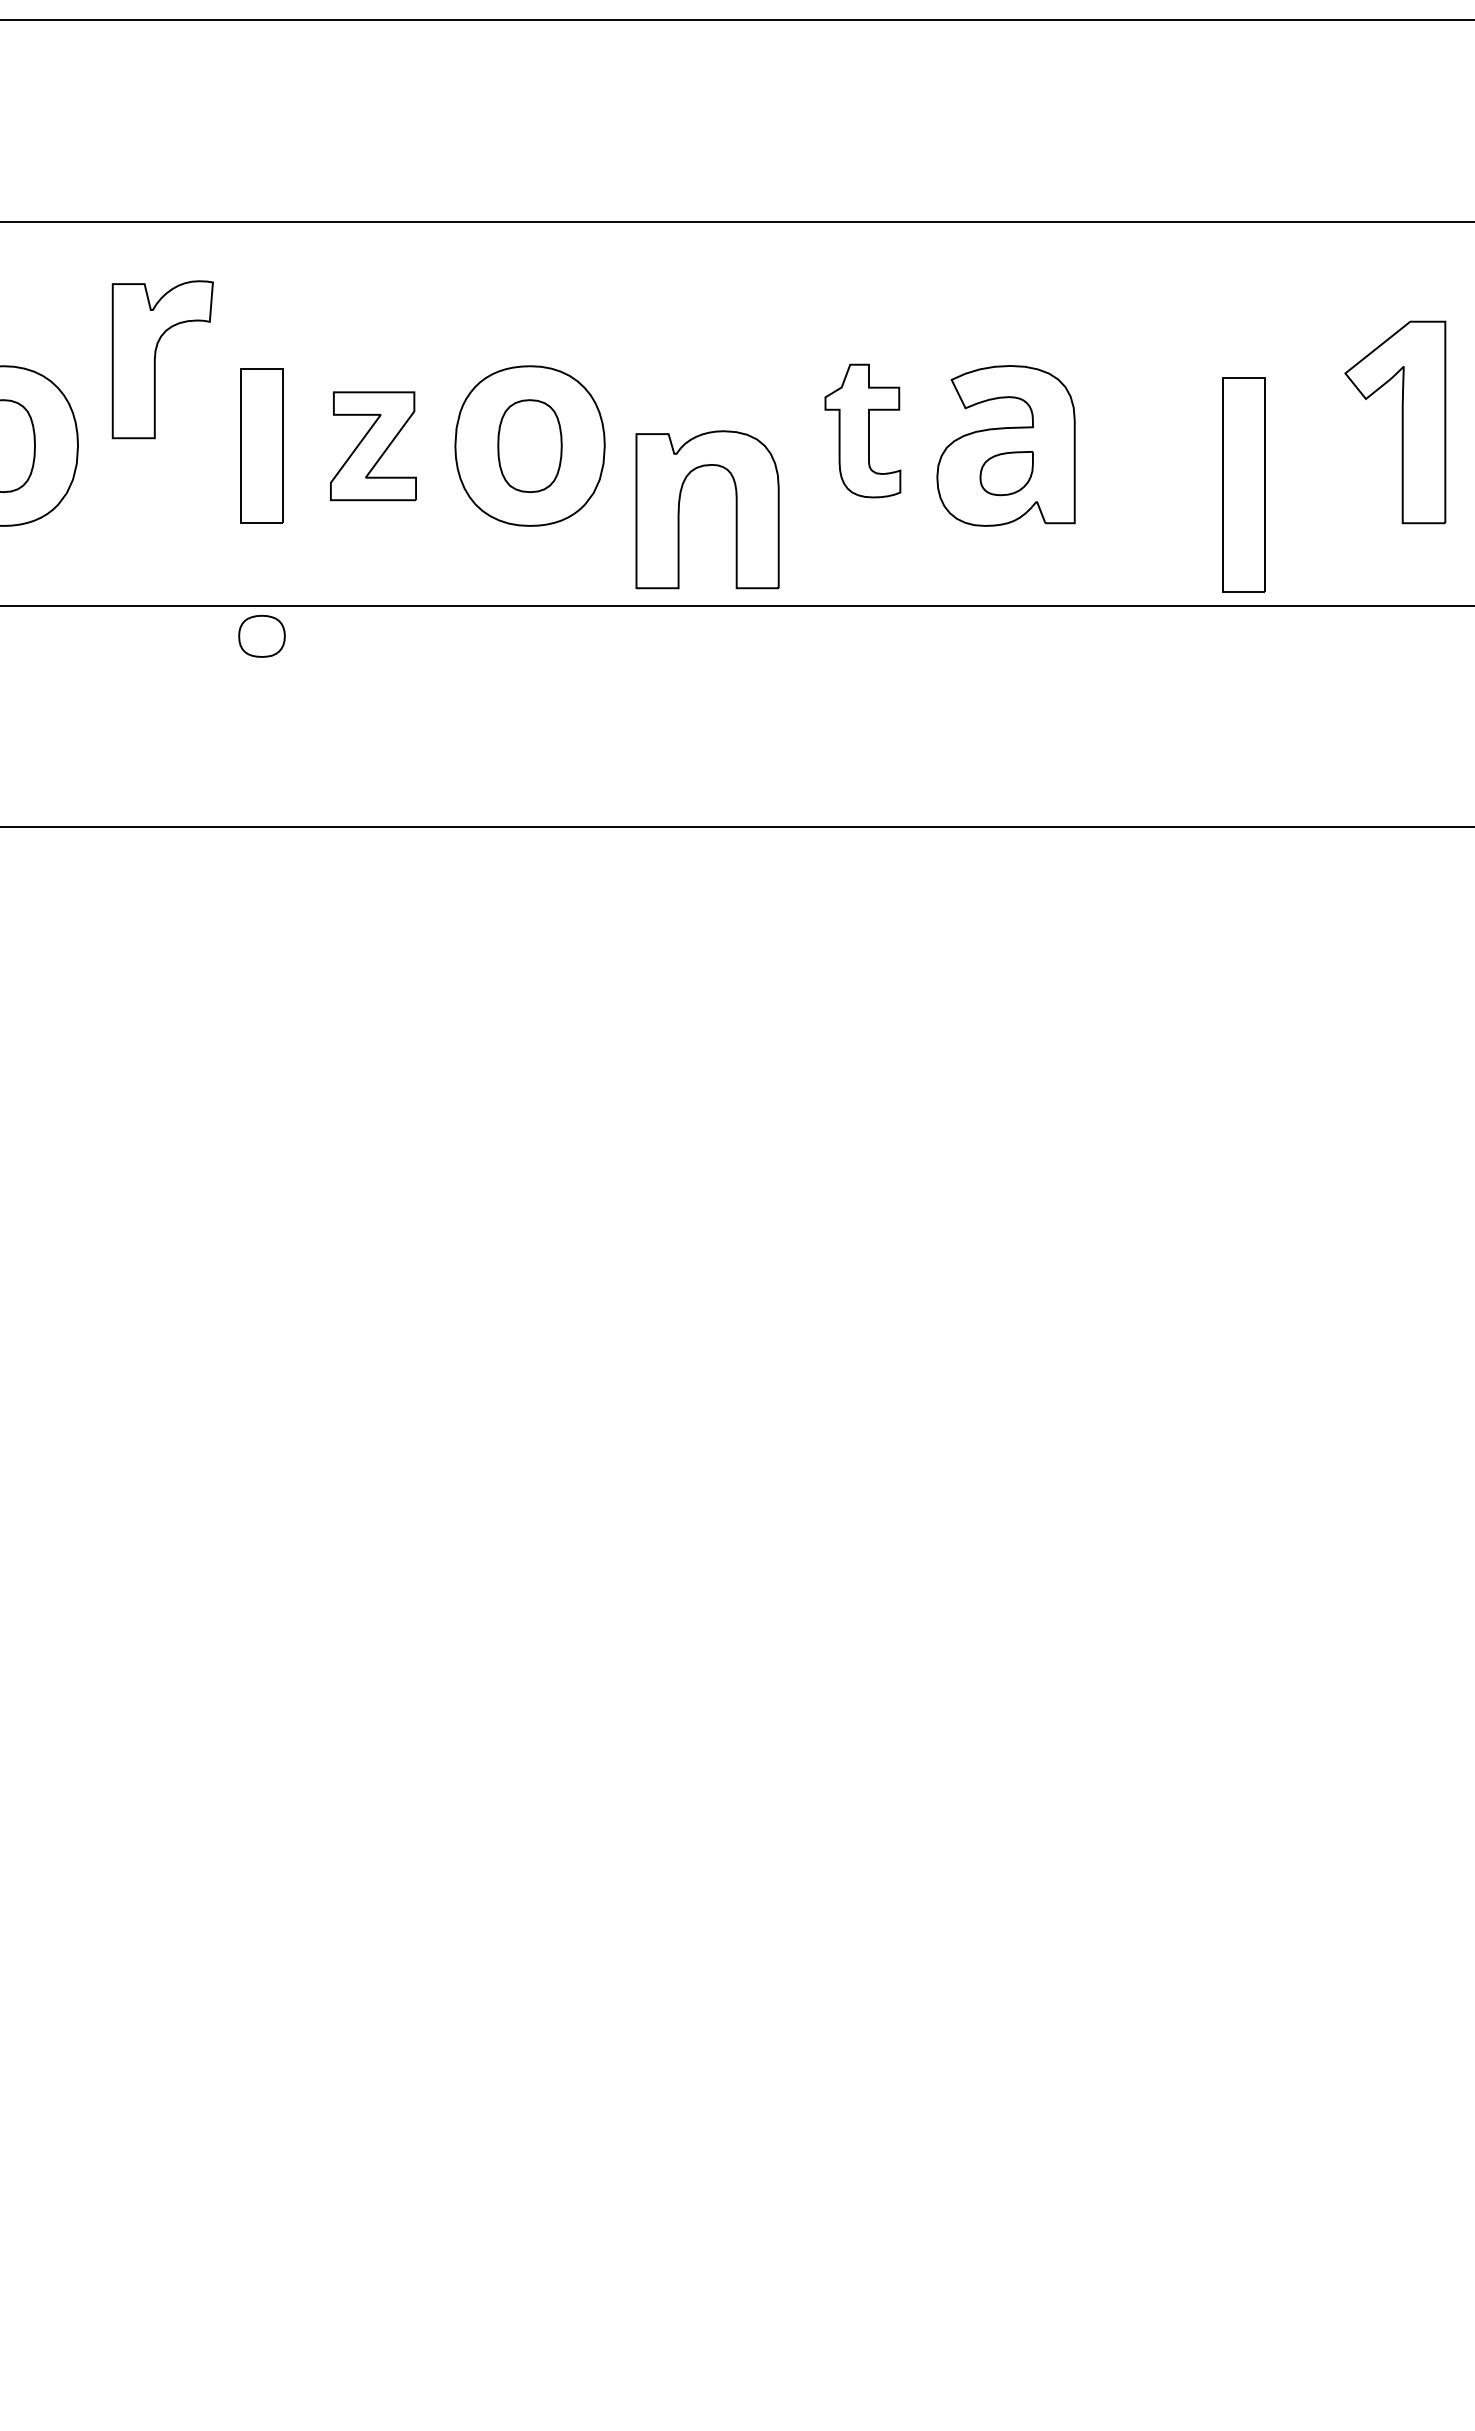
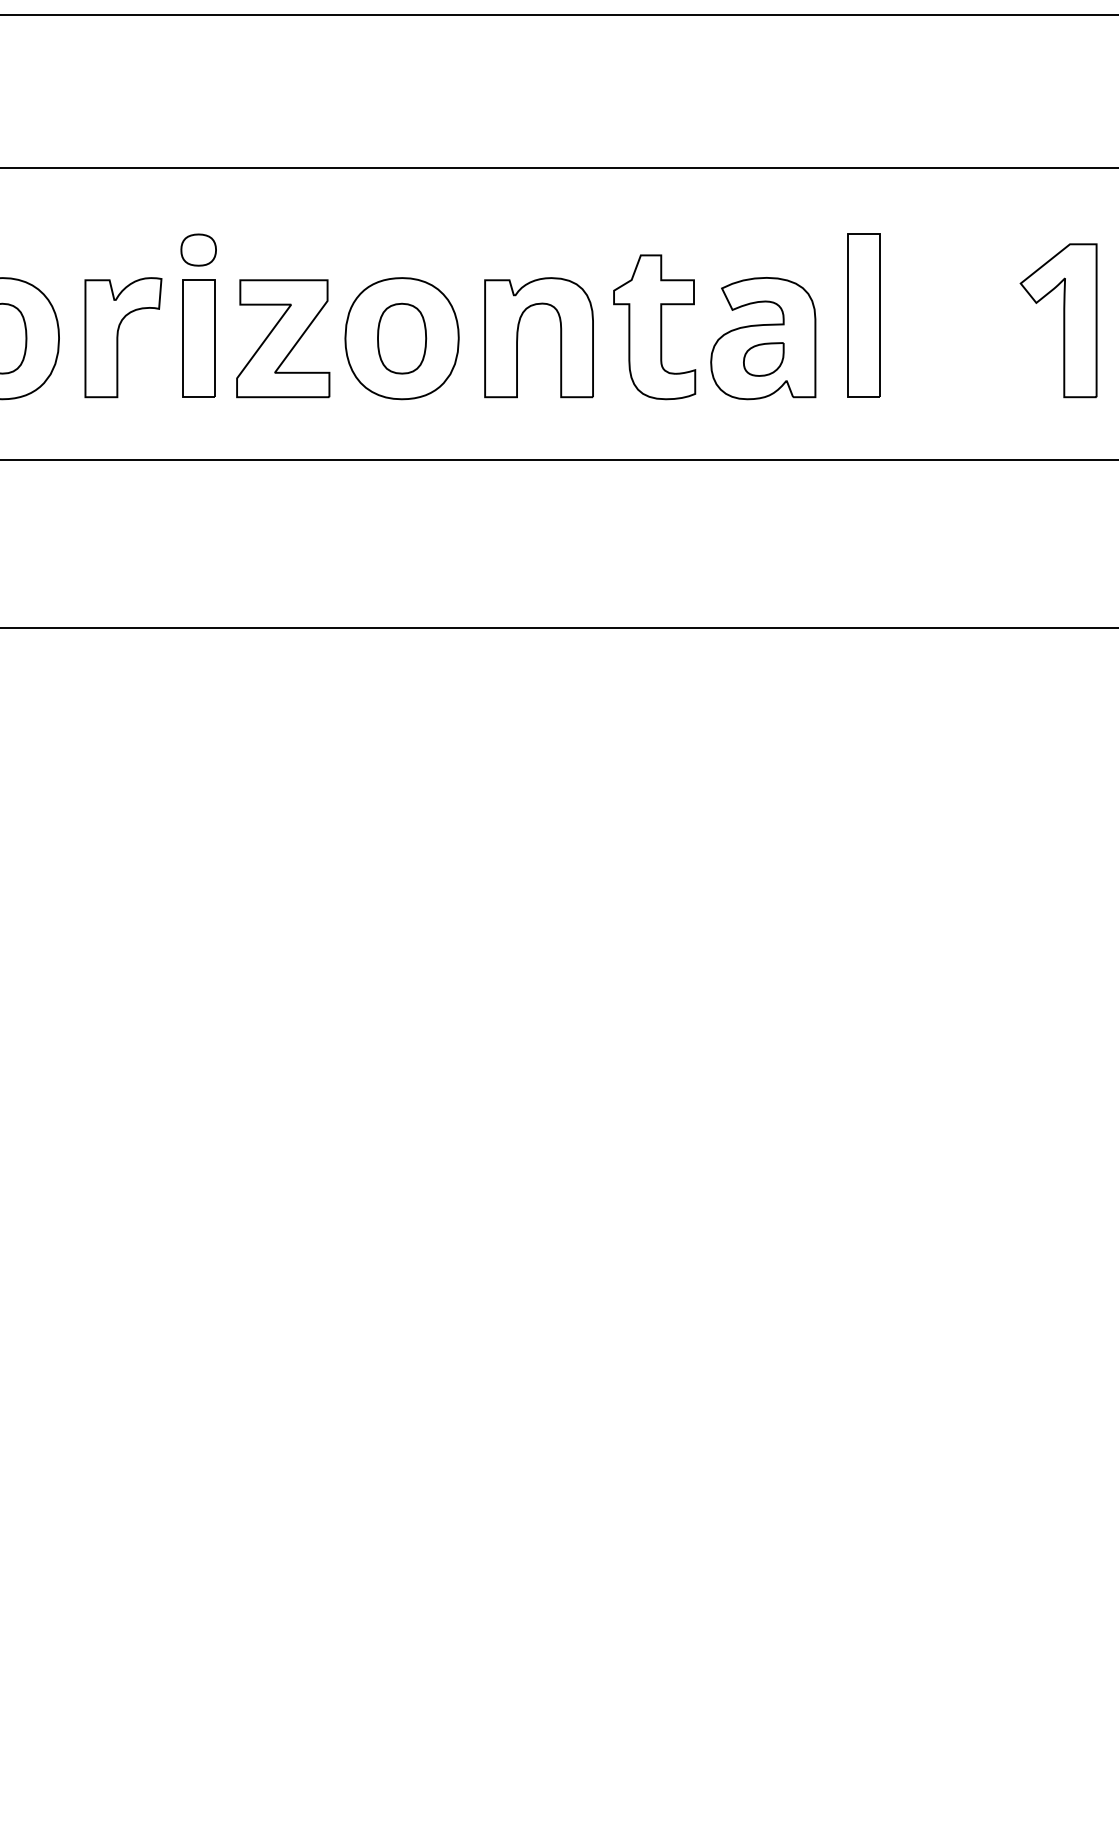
part: (155, 359) -> (117, 337), moved
part: (862, 430) -> (654, 326), size x1.43
part: (373, 446) -> (283, 338), size x1.43
part: (1243, 484) -> (863, 315), moved
part: (679, 509) -> (517, 337), moved
part: (261, 635) -> (198, 249), moved

